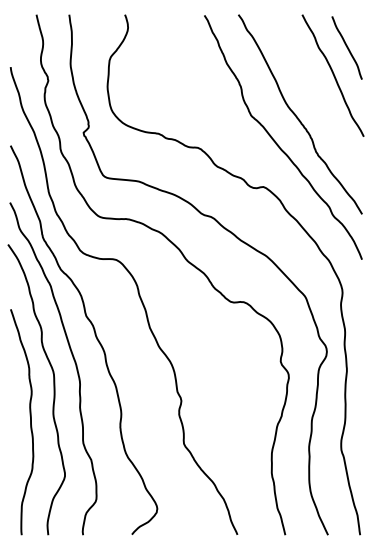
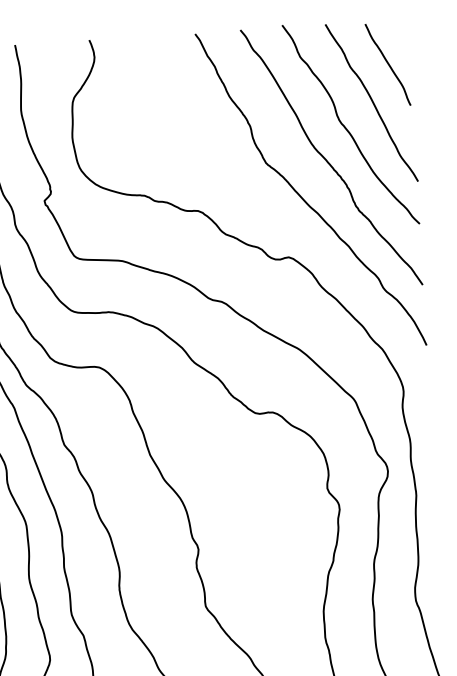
curve: (312, 91) -> (345, 125), added

